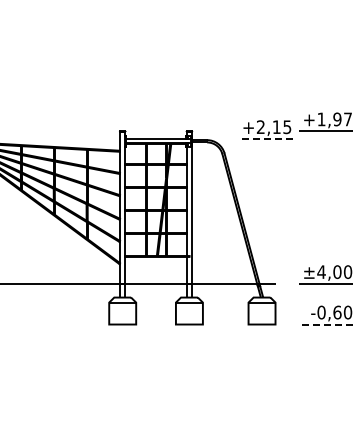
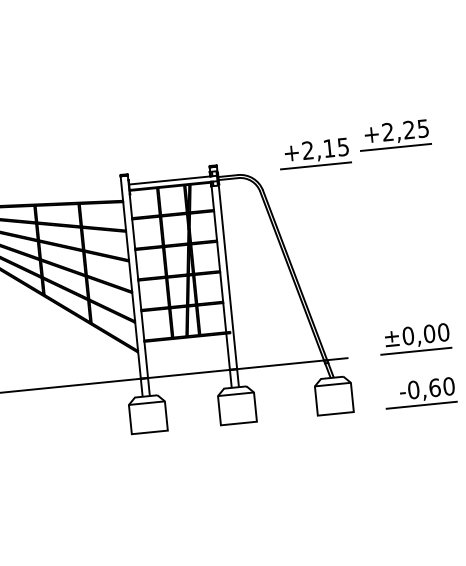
text: (334, 119) -> (405, 130), +1,97 -> +2,25
line: (265, 139) -> (315, 166), dashed -> solid
text: (321, 272) -> (408, 336), ±4,00 -> ±0,00
line: (326, 324) -> (421, 405), dashed -> solid

